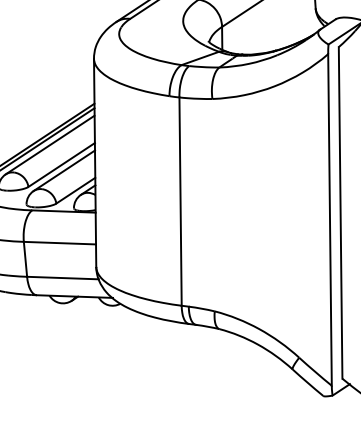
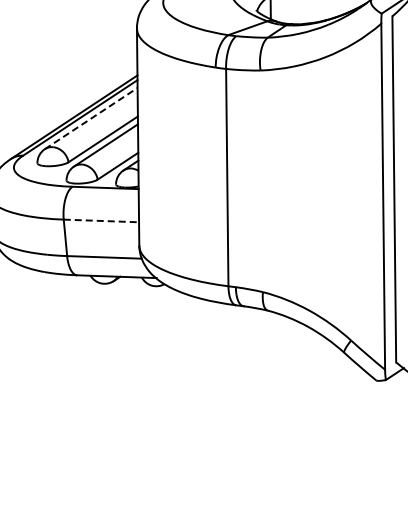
line: (50, 144) -> (91, 118), solid -> dashed
line: (60, 242) -> (101, 220), solid -> dashed

